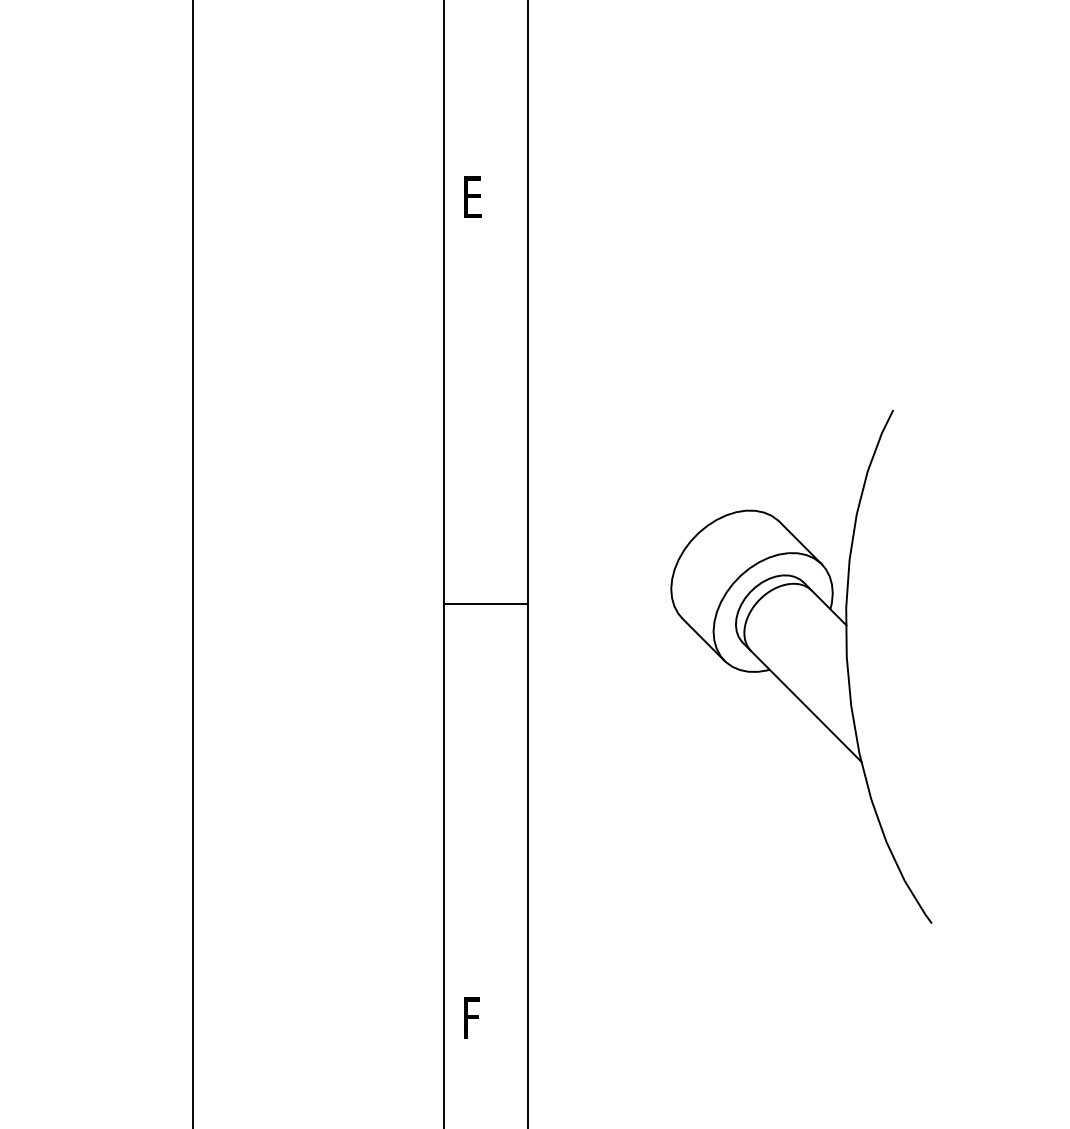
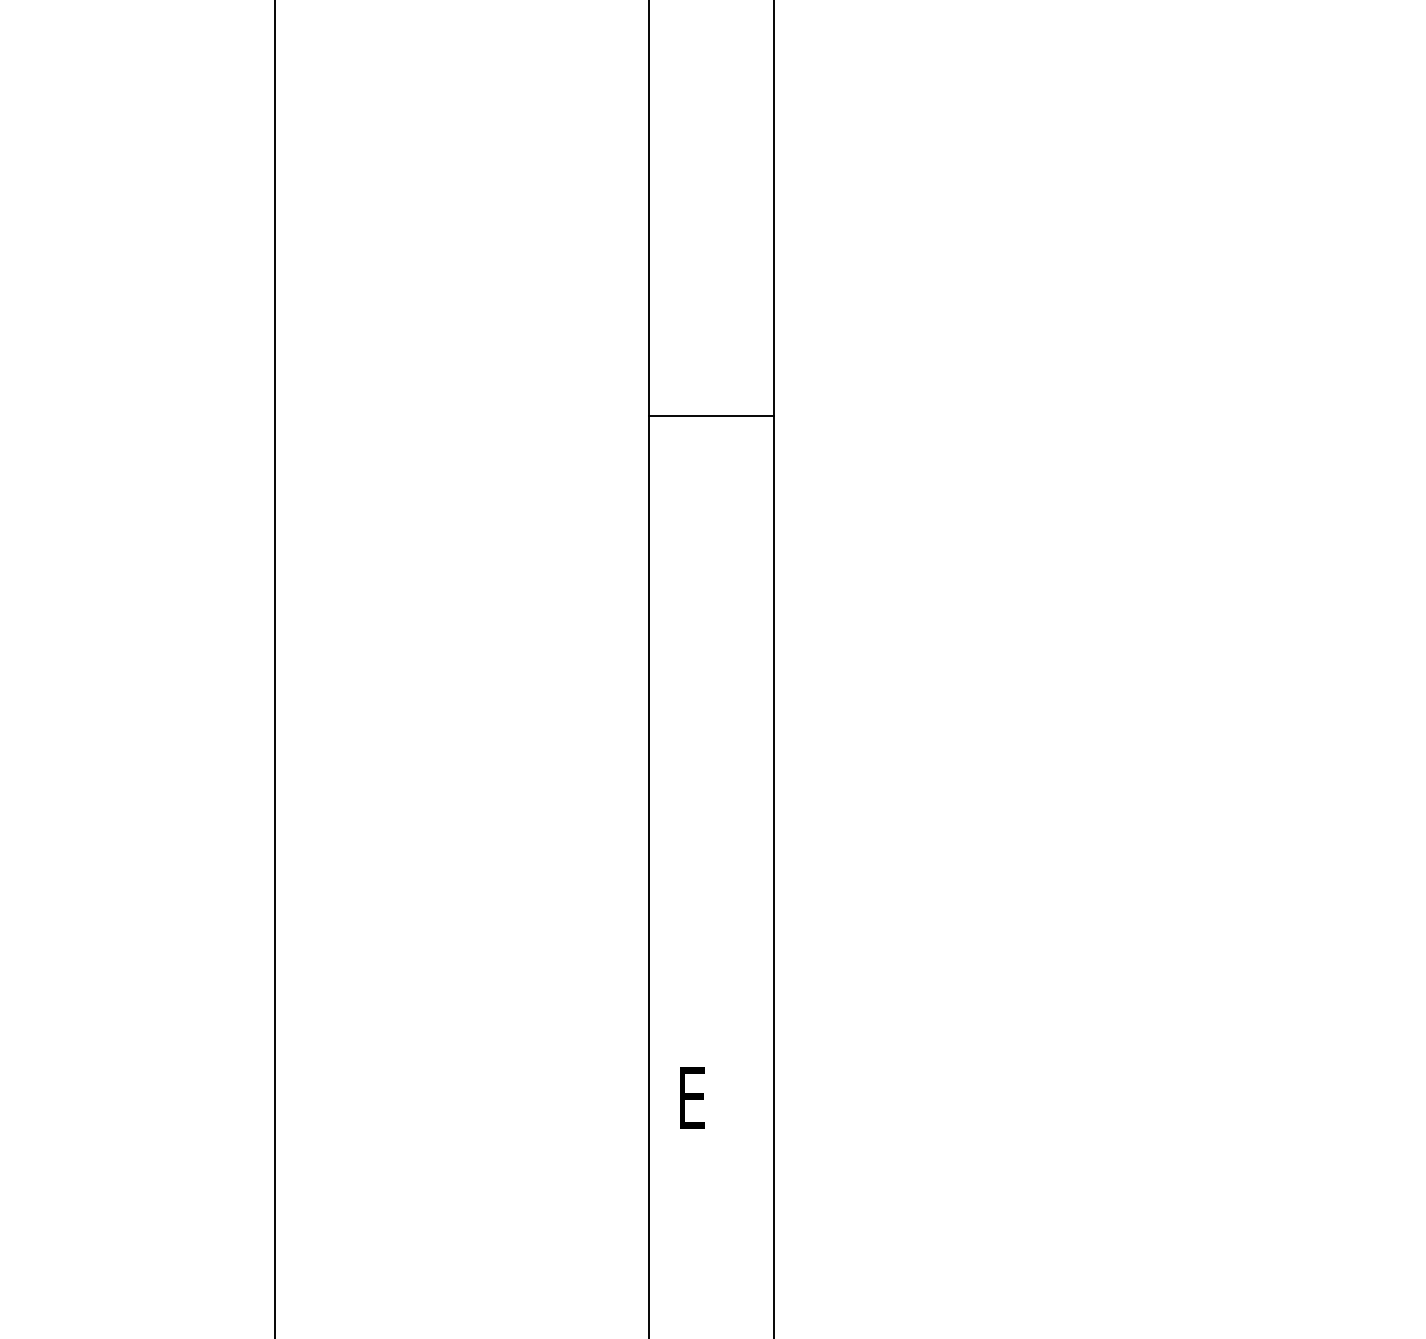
line: (485, 603) -> (711, 415), moved
part: (801, 666) -> (1182, 573), removed
text: (474, 1017) -> (694, 1096), F -> E

